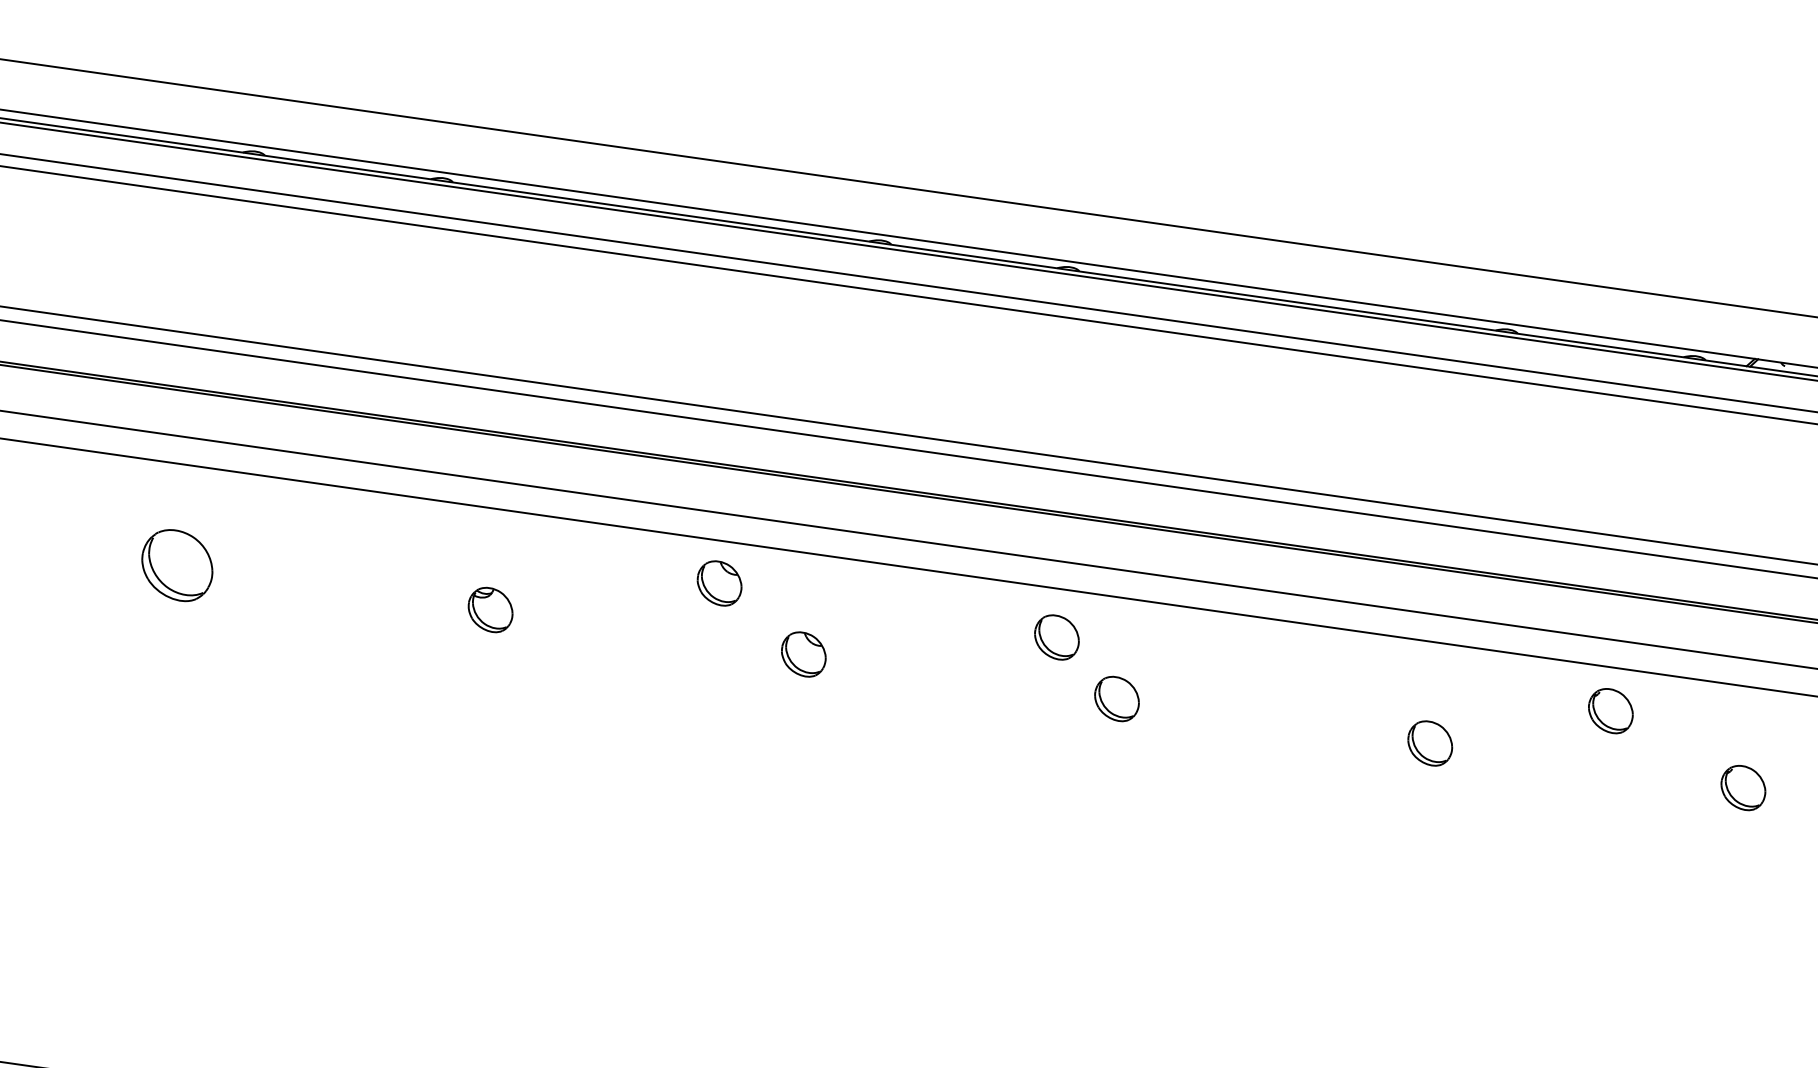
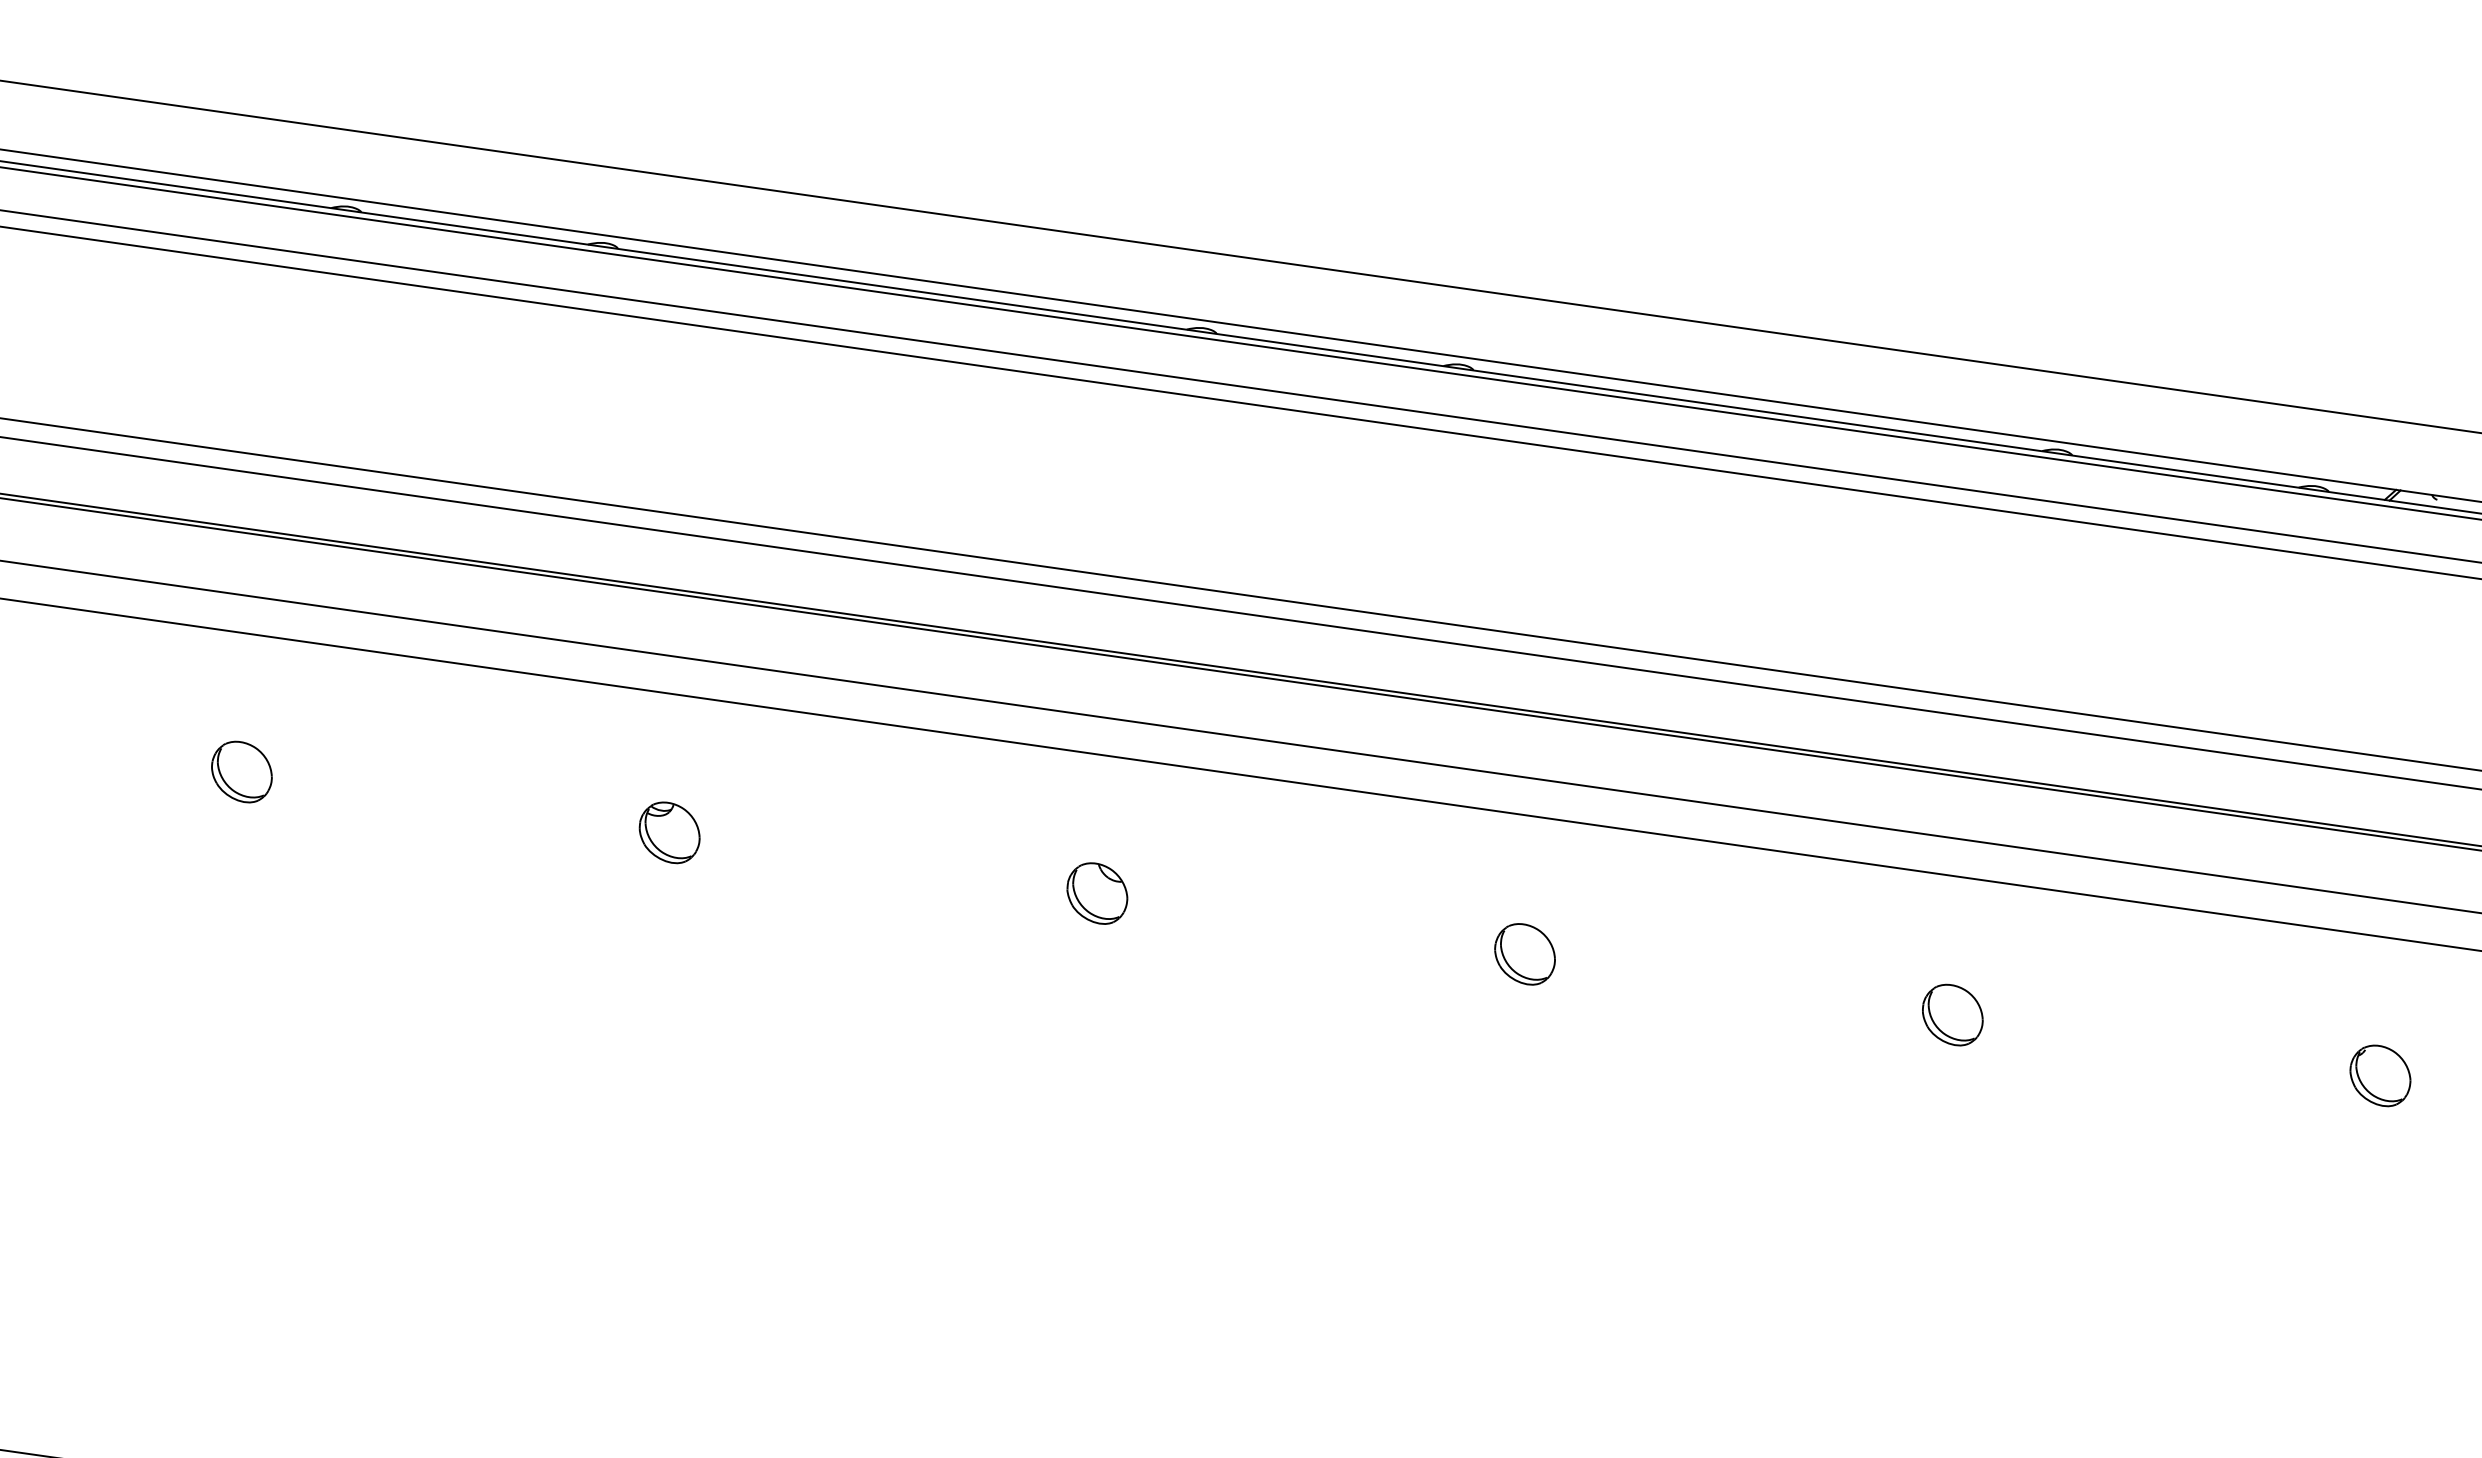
part: (177, 565) -> (241, 771), size x0.62
part: (719, 583) -> (982, 796), removed
part: (1056, 637) -> (1442, 870), removed
part: (1610, 710) -> (2199, 970), removed

